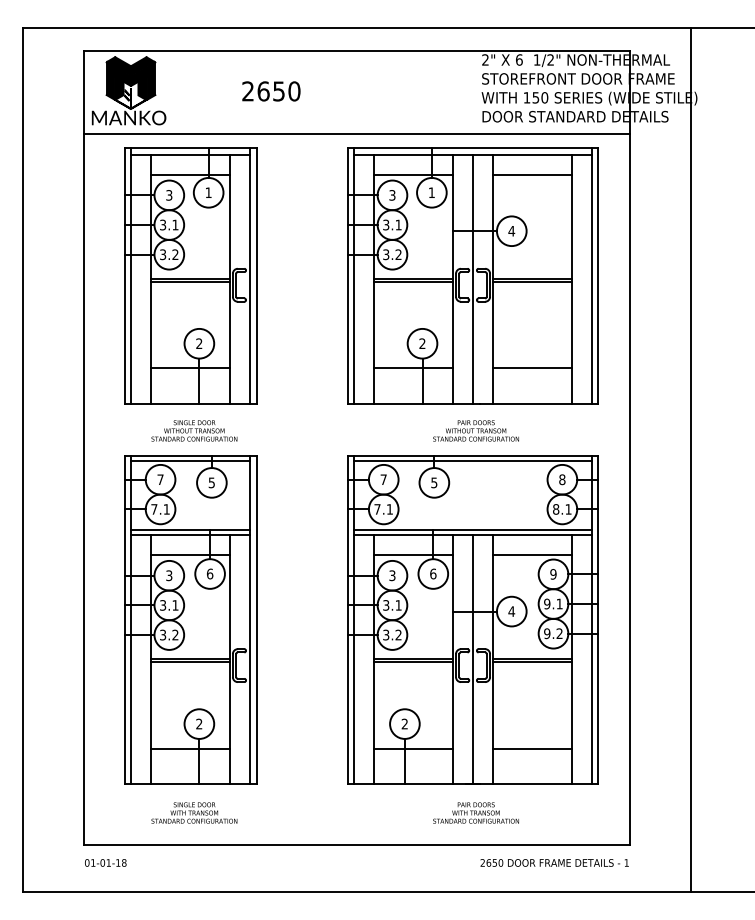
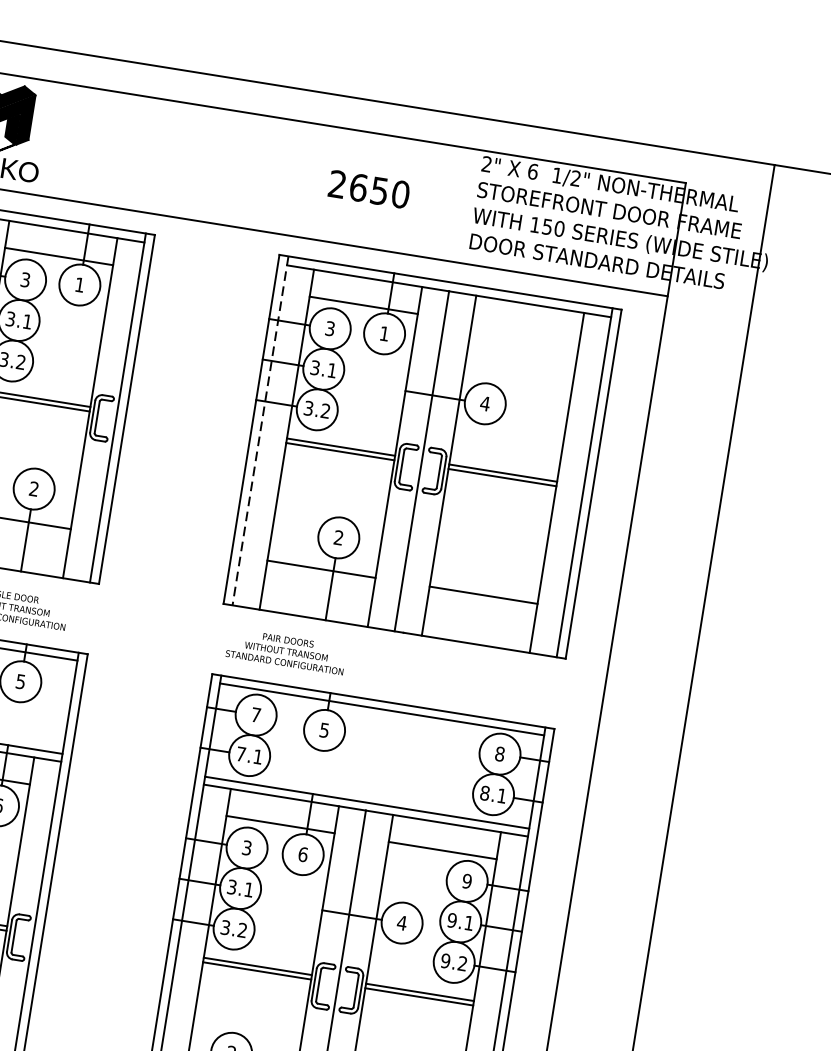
text: (271, 91) -> (369, 189), moved
line: (532, 174) -> (525, 330), removed
line: (354, 276) -> (260, 431), solid -> dashed
text: (475, 430) -> (285, 650), moved

